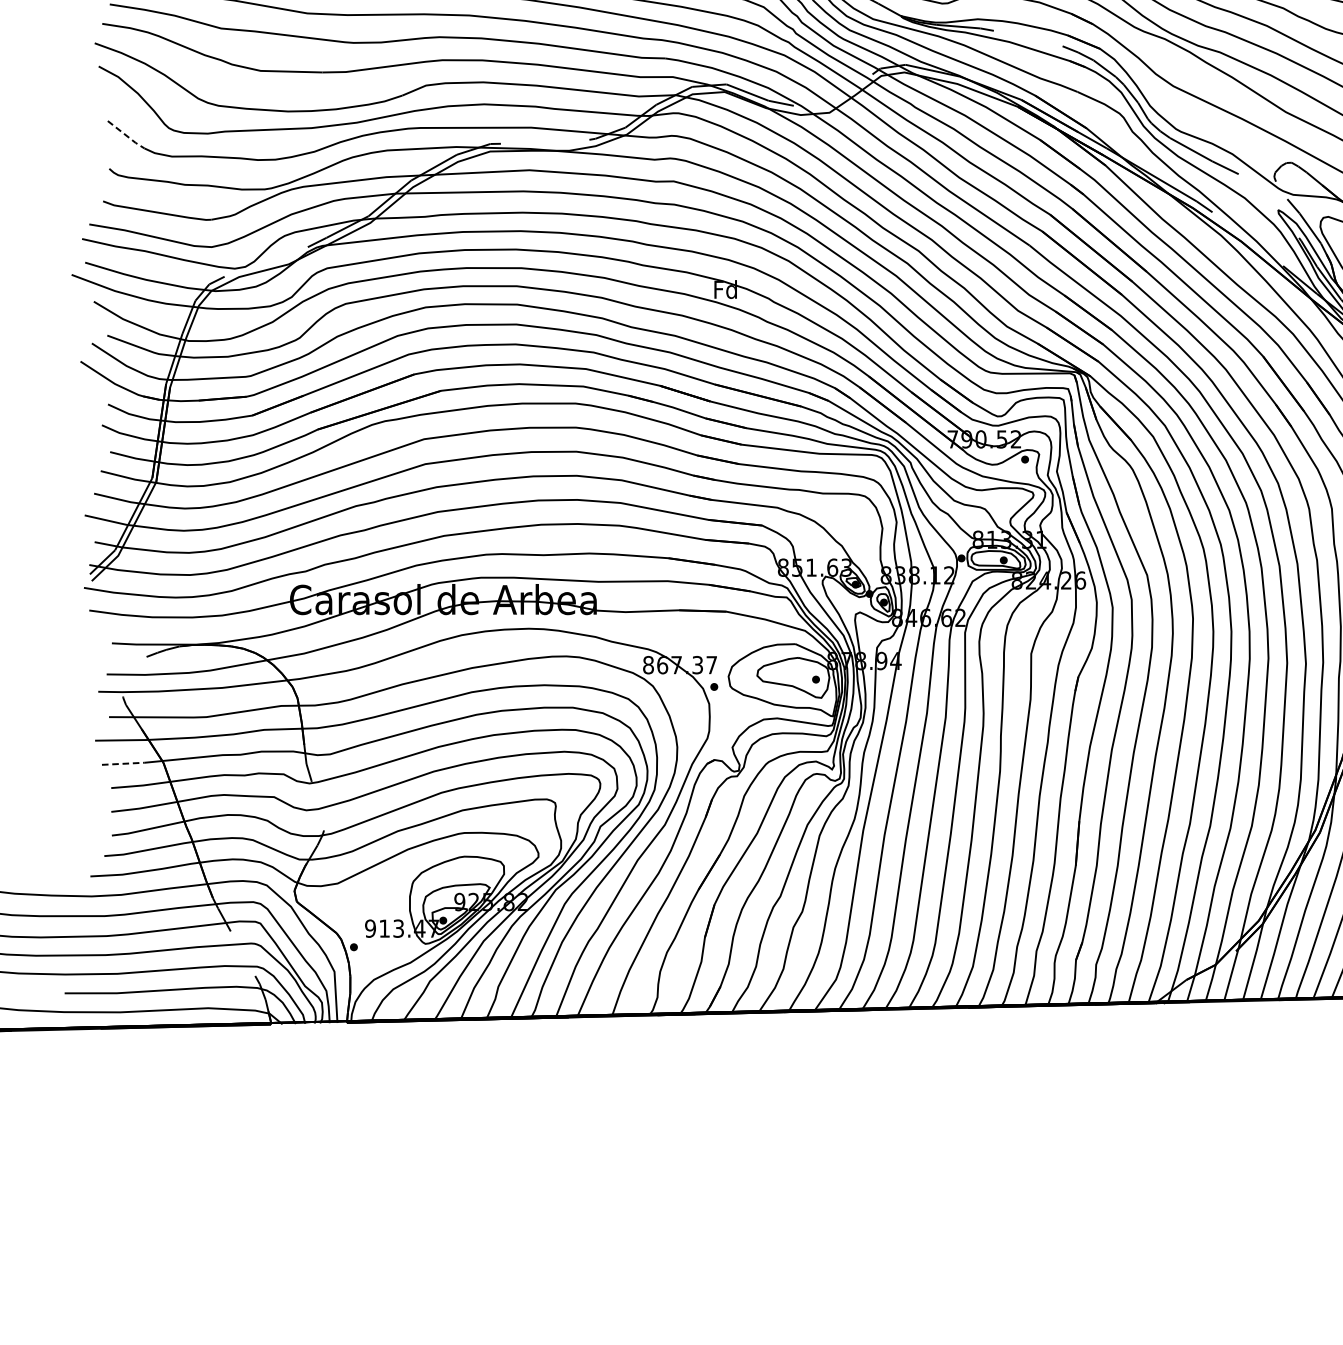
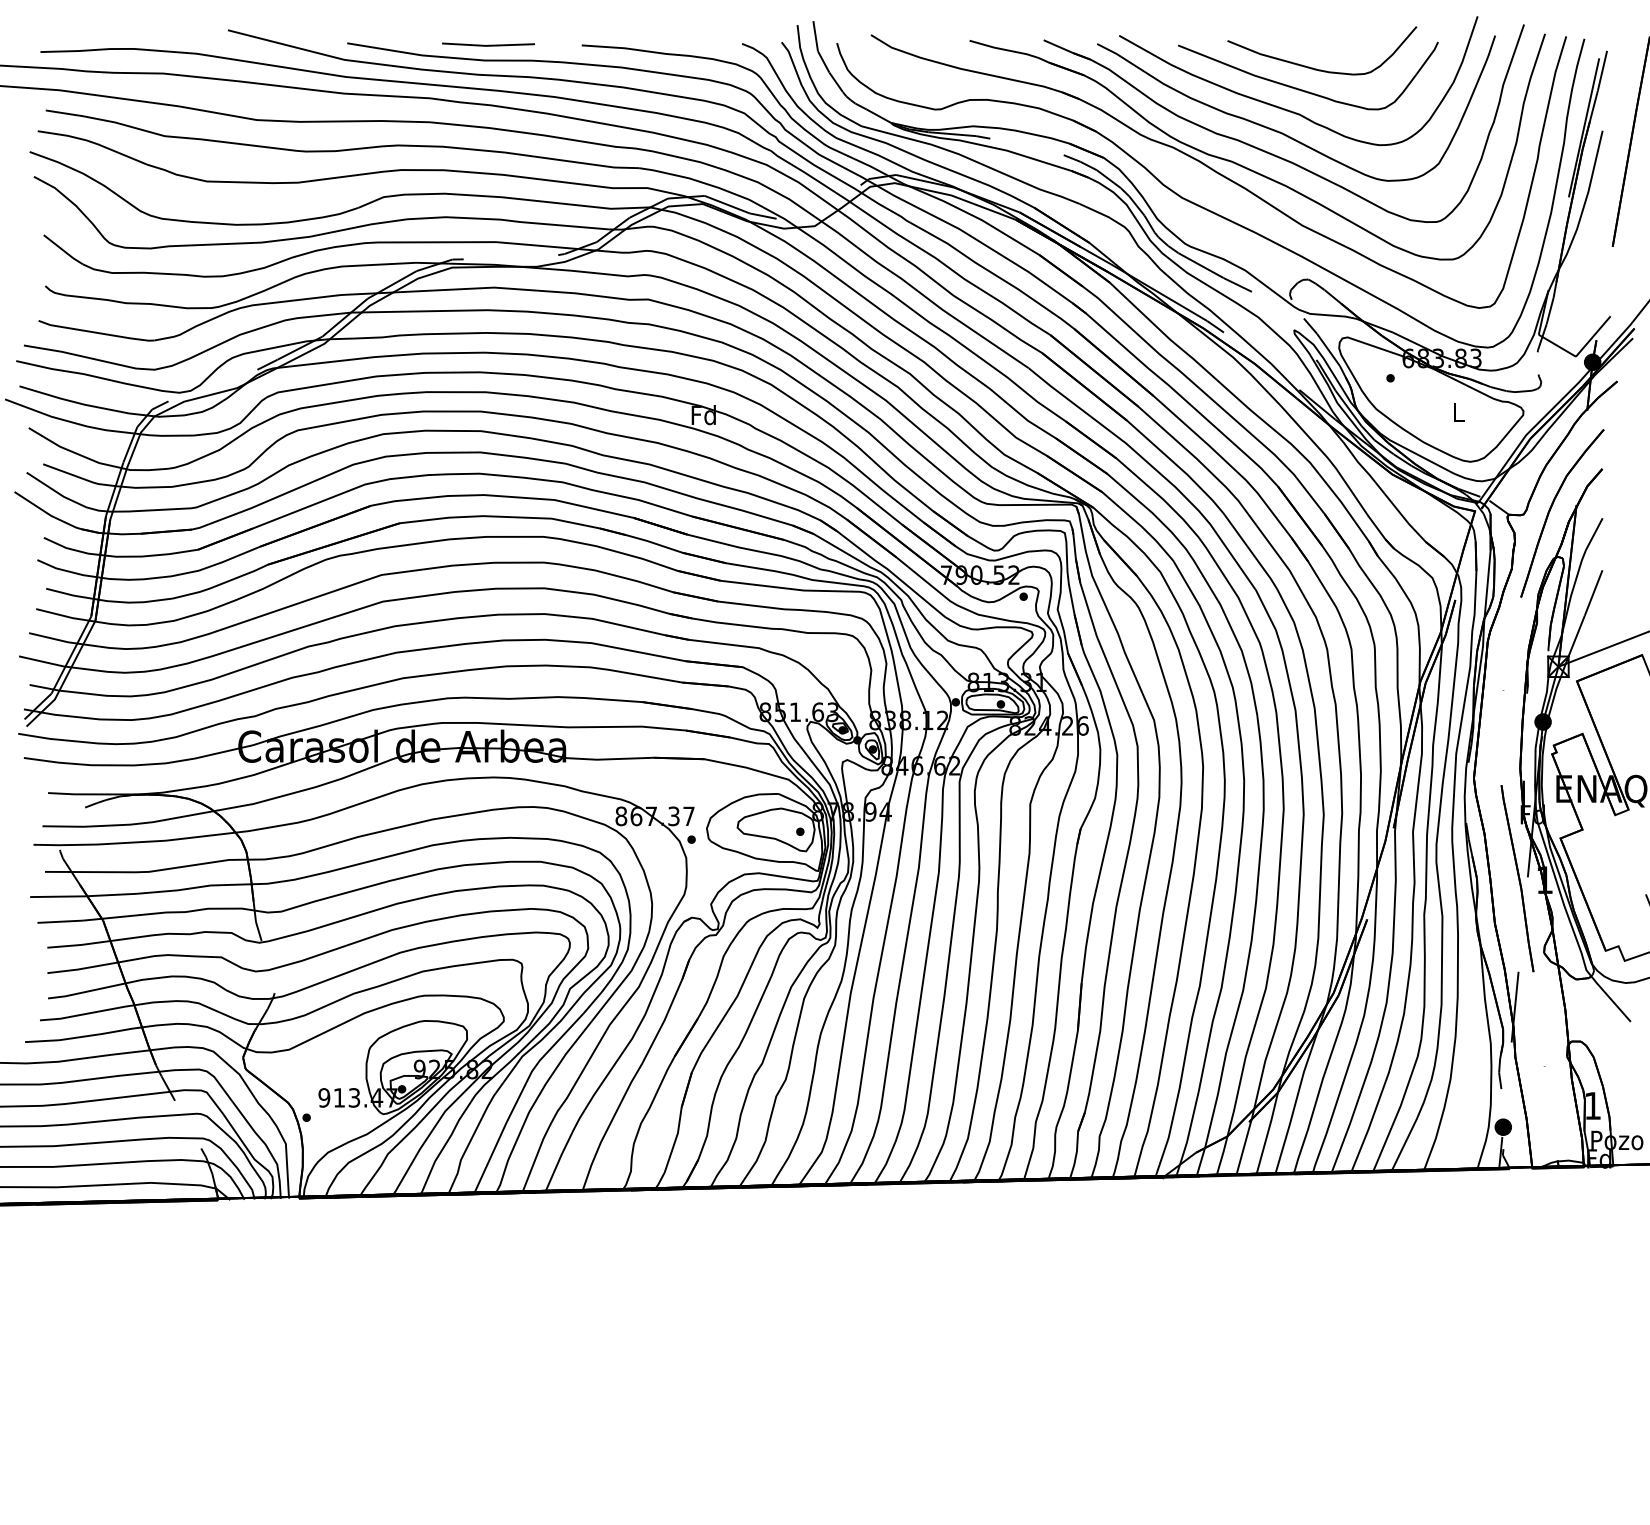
line: (127, 136) -> (64, 251), dashed -> solid
line: (123, 763) -> (60, 921), dashed -> solid

